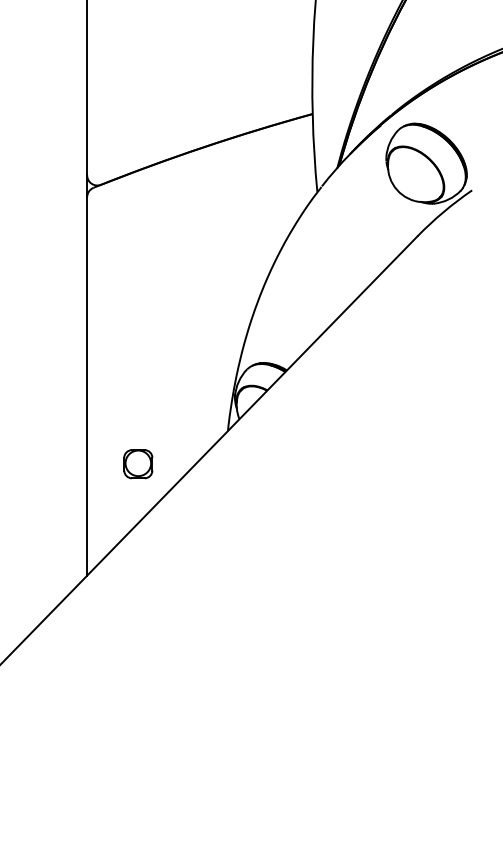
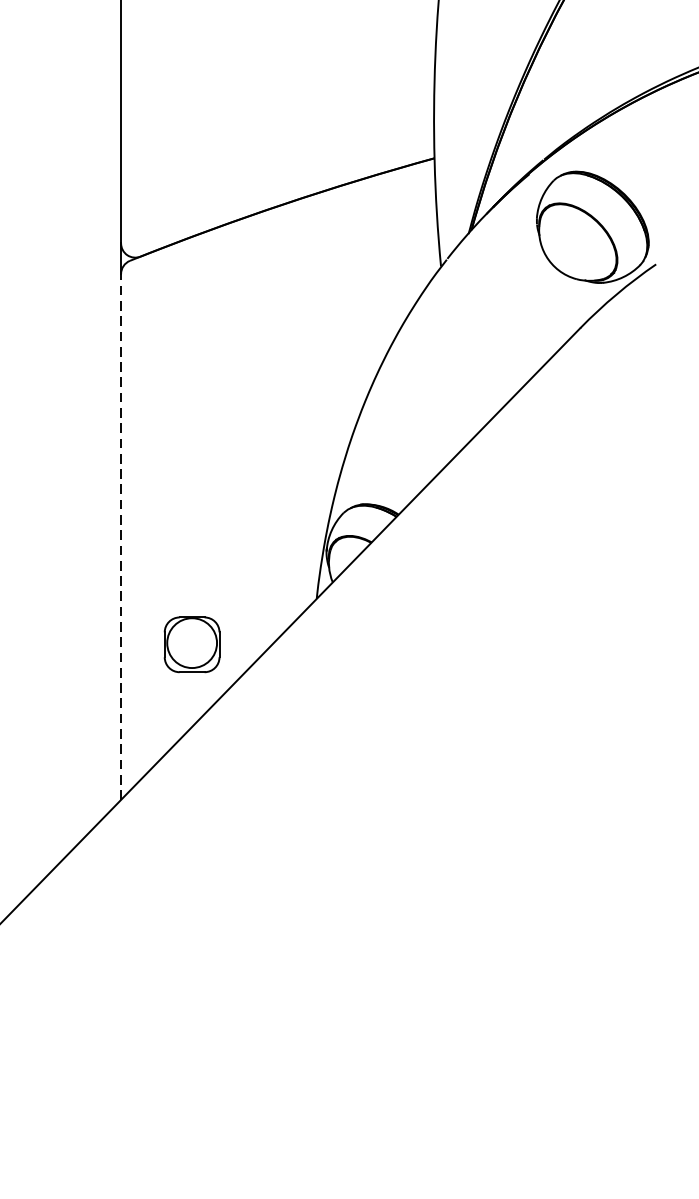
line: (87, 386) -> (121, 536), solid -> dashed
part: (138, 464) -> (192, 645), size x1.4

